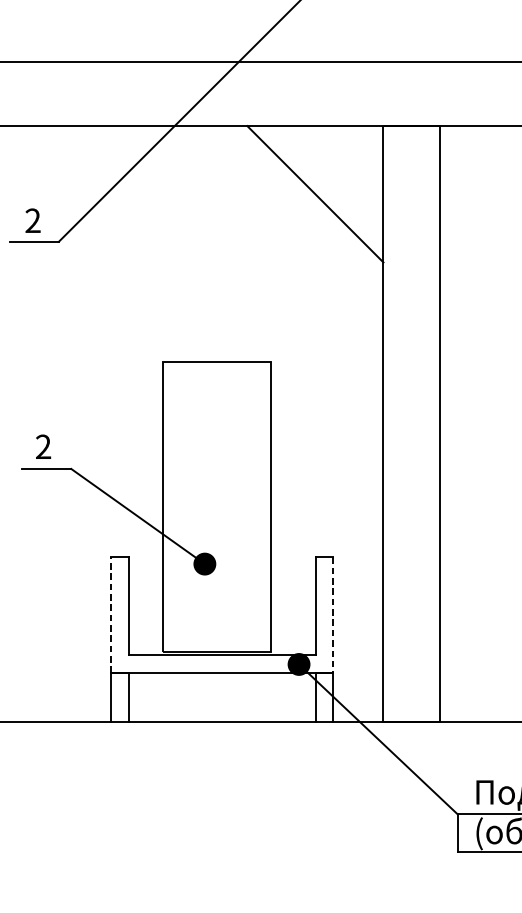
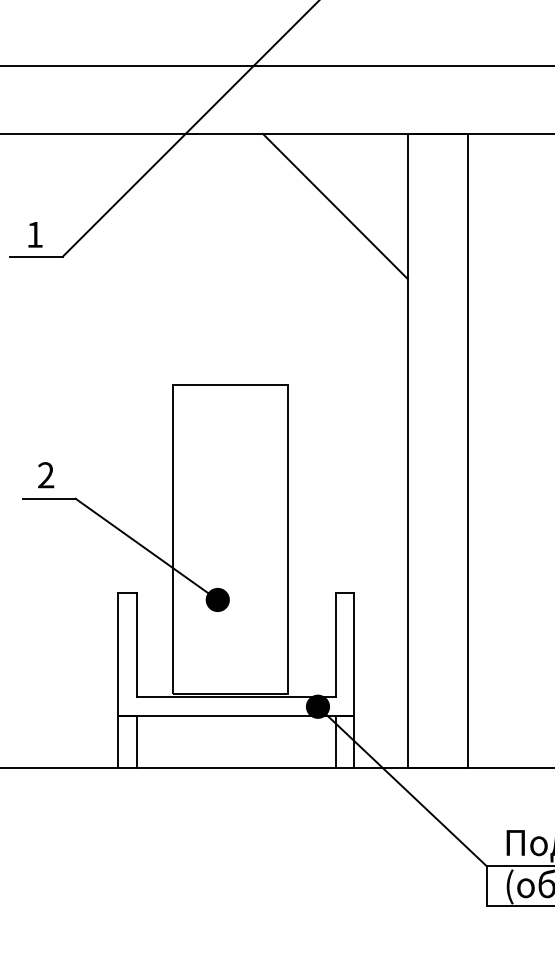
text: (33, 220) -> (35, 234), 2 -> 1
line: (111, 614) -> (118, 653), dashed -> solid
line: (332, 615) -> (353, 654), dashed -> solid

